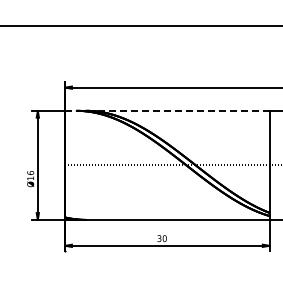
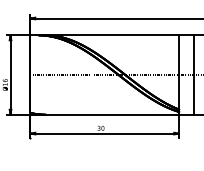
line: (167, 110) -> (104, 35), dashed -> solid

